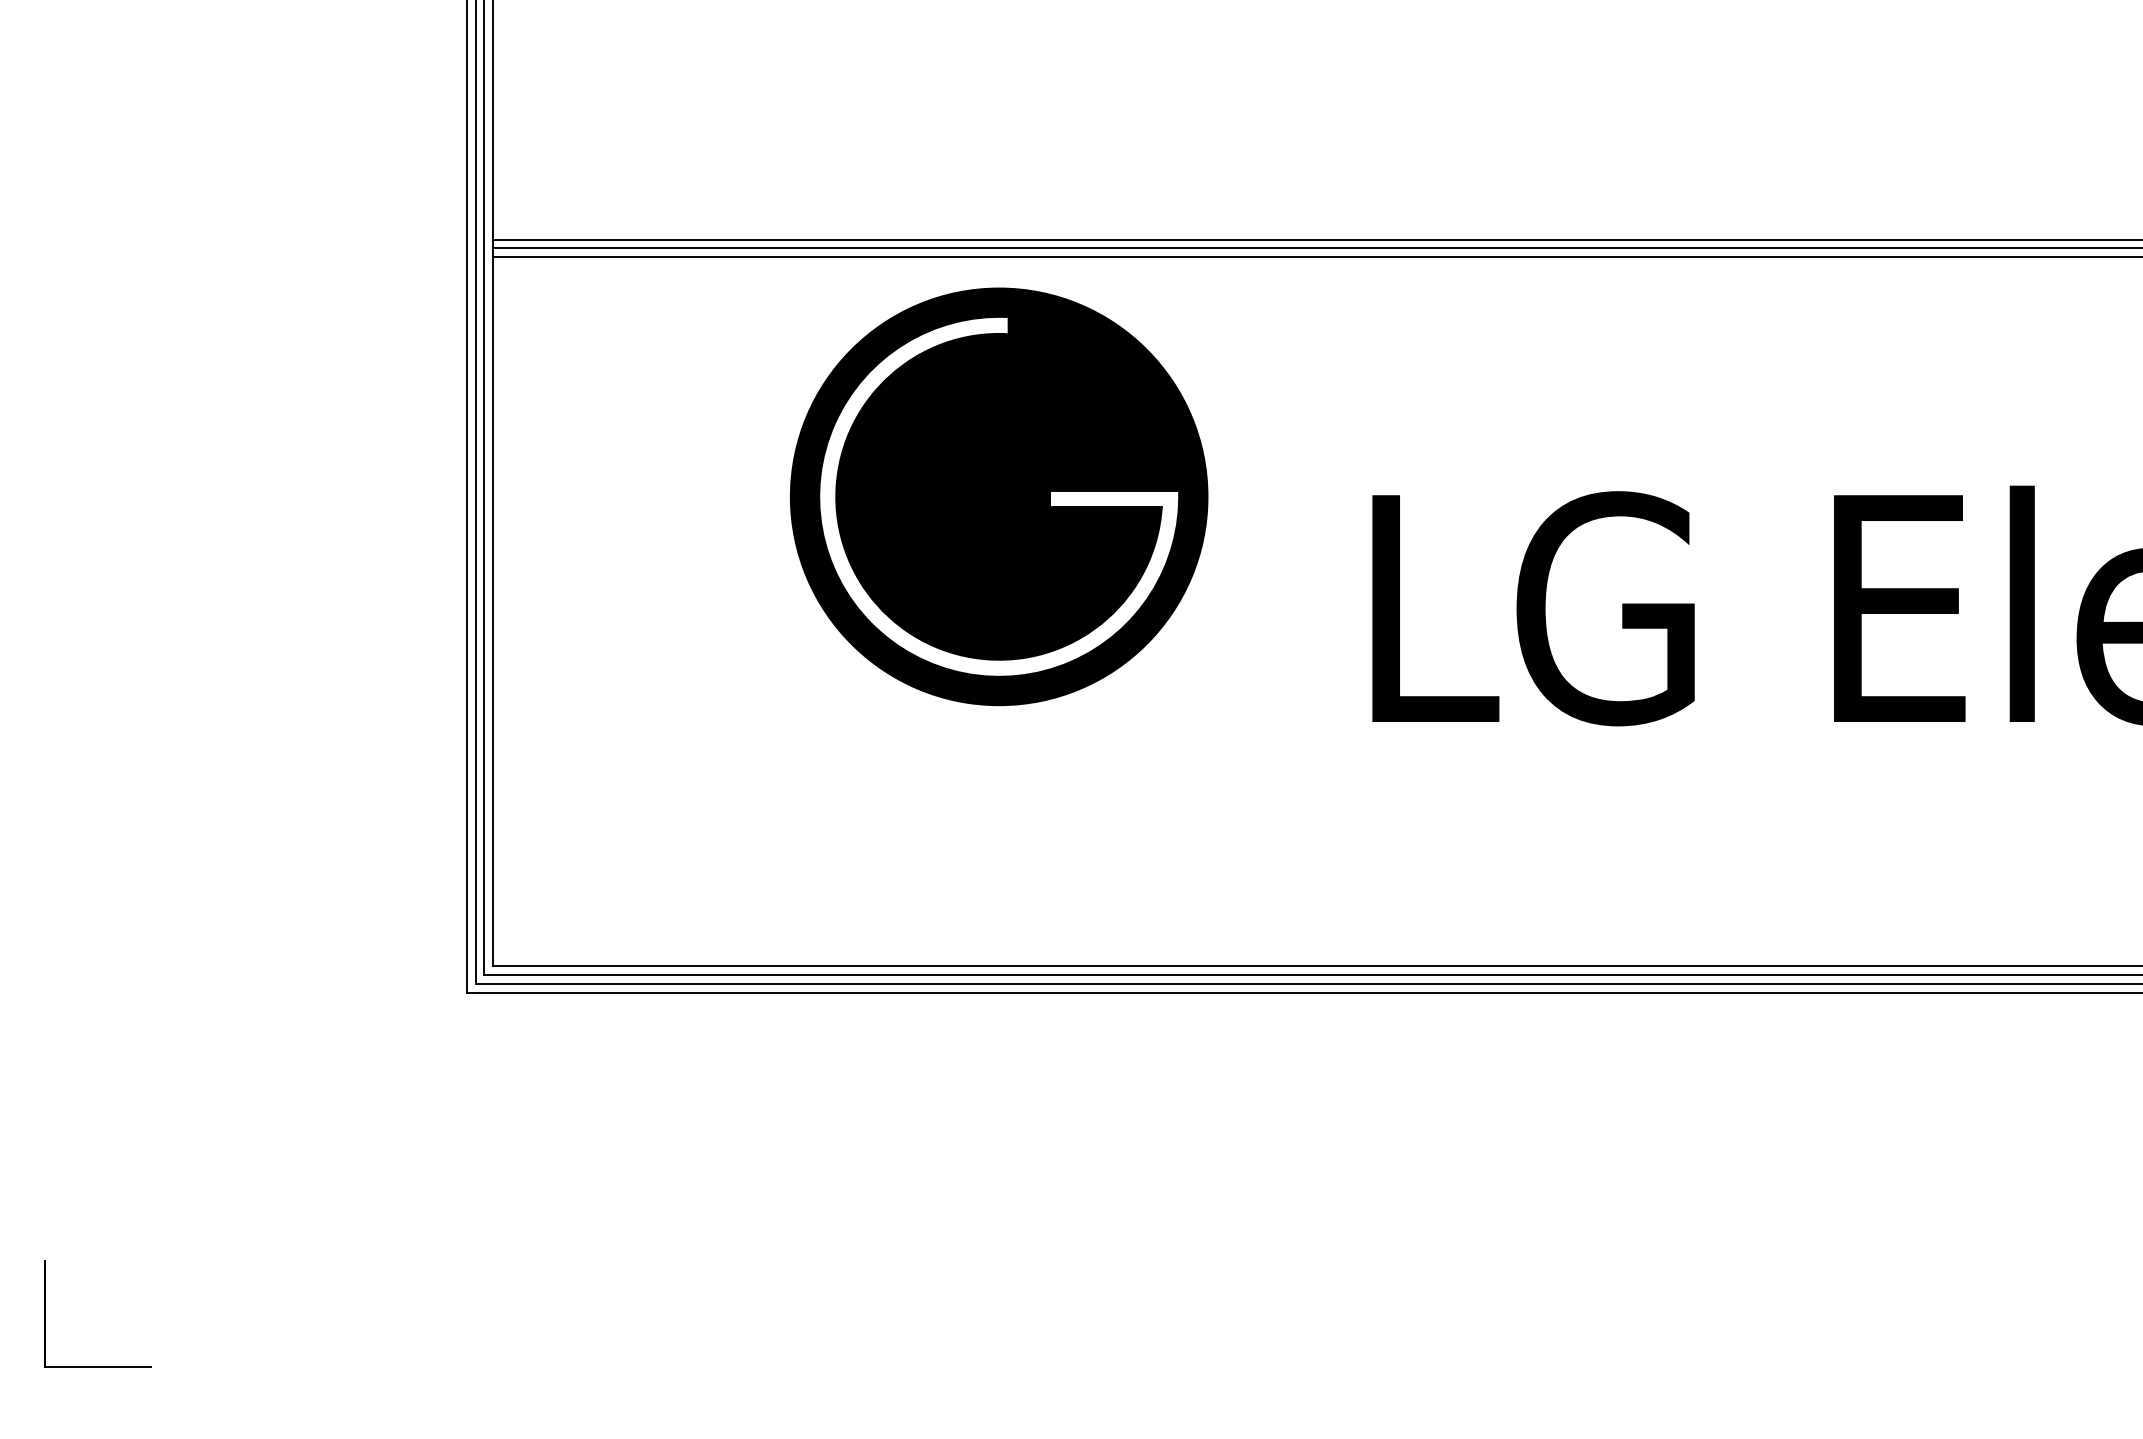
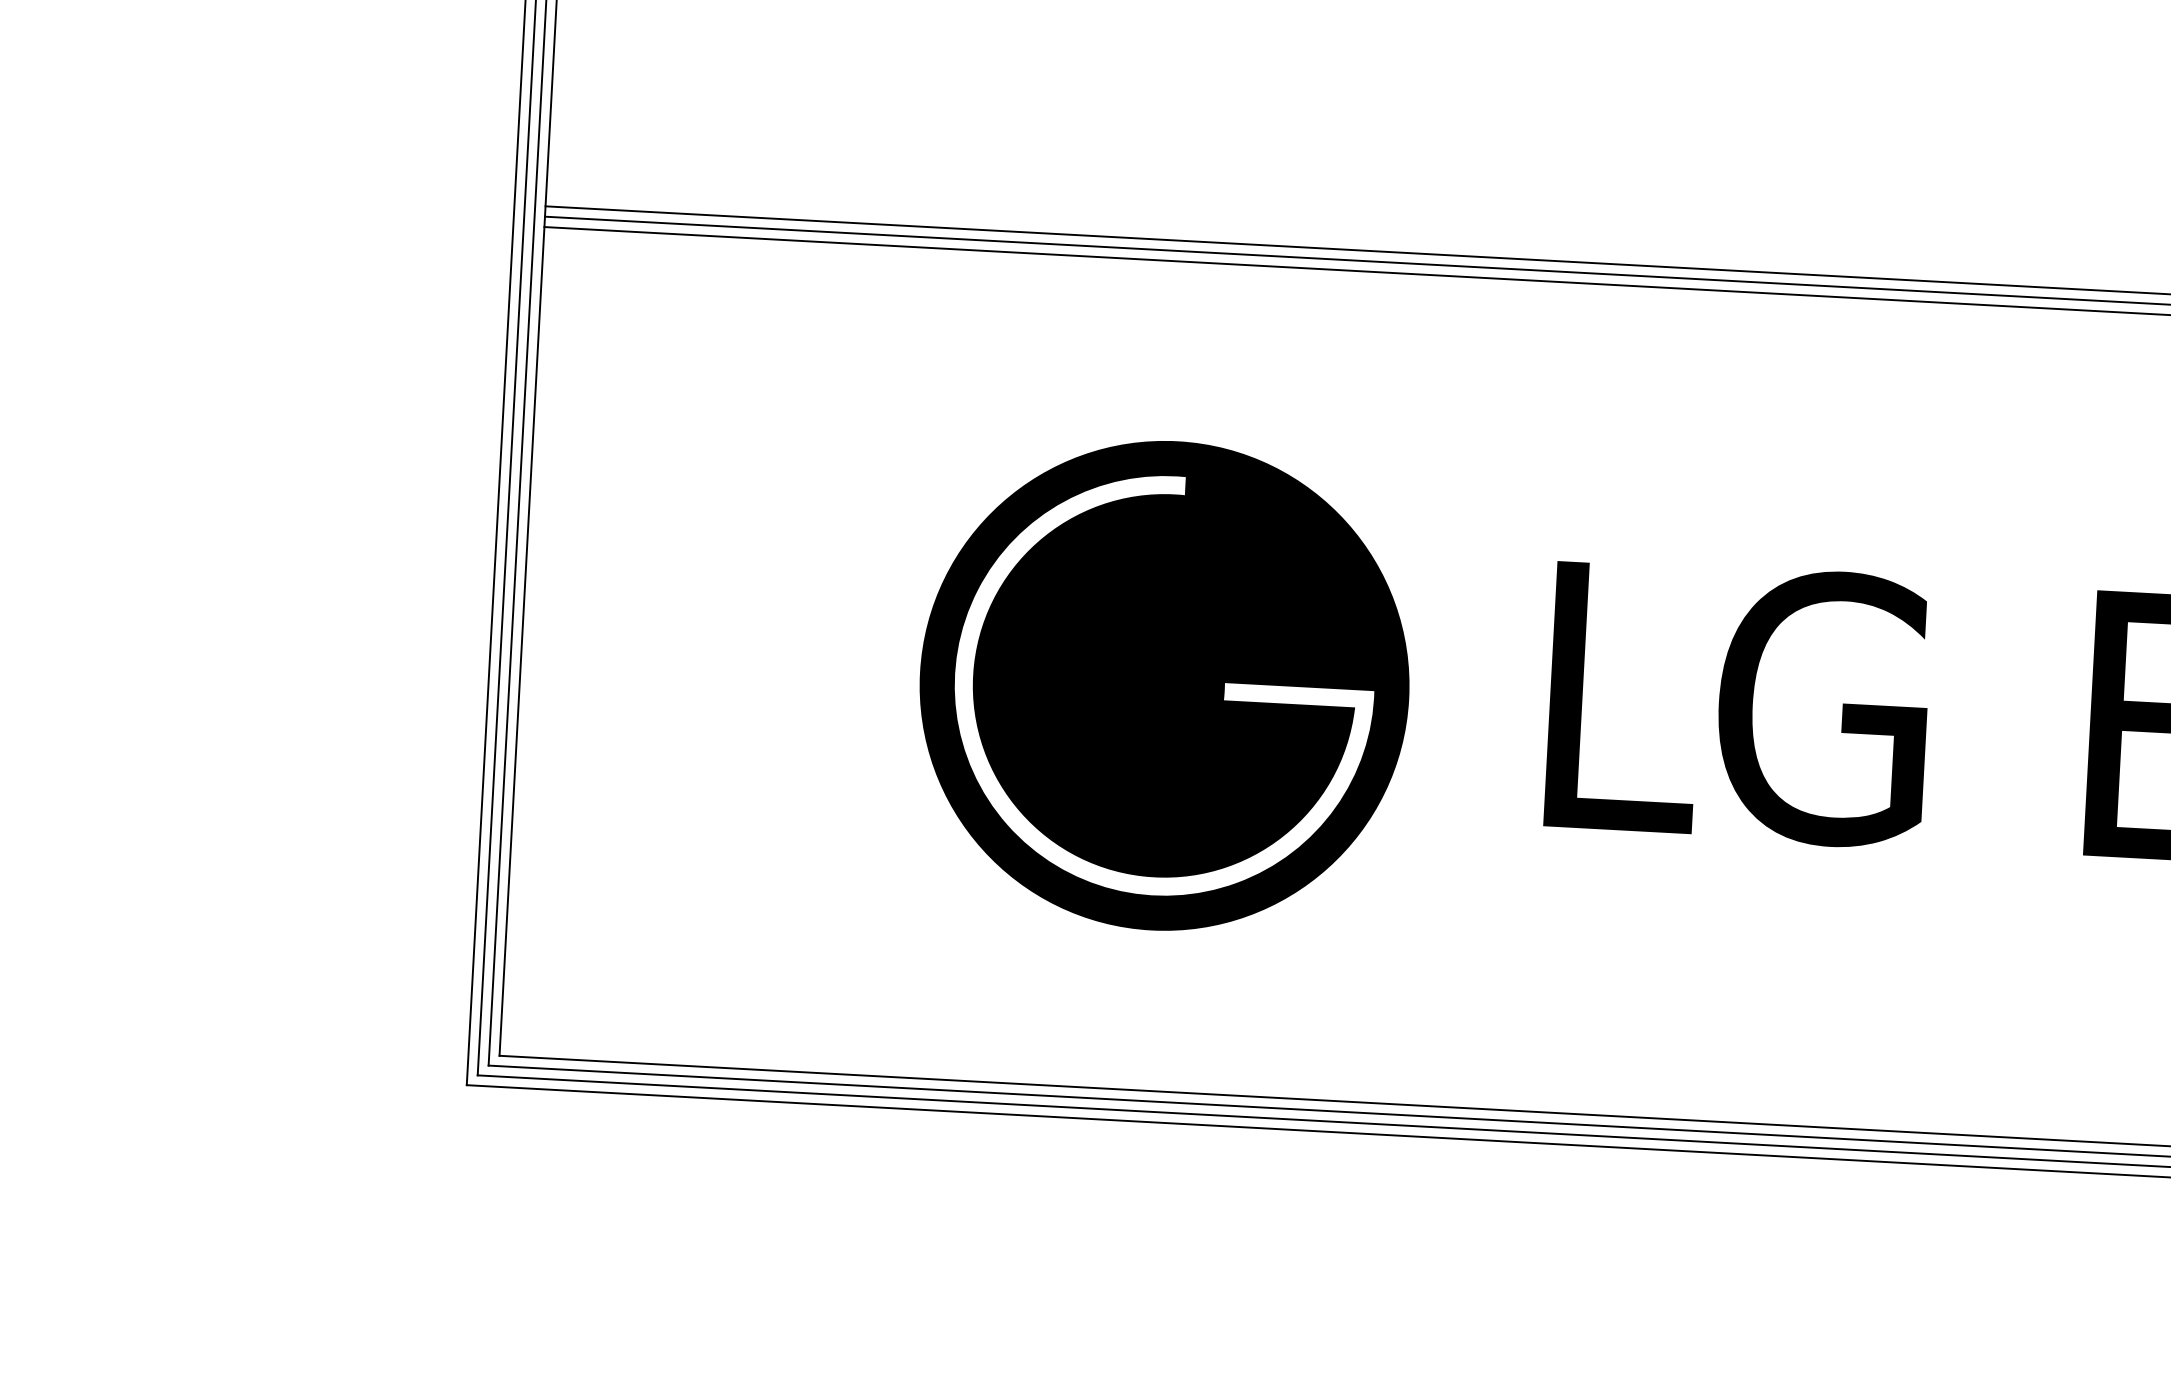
part: (999, 496) -> (1164, 685), moved

